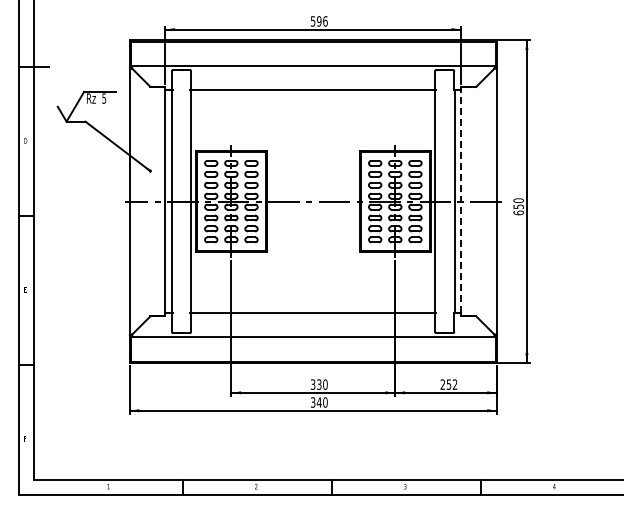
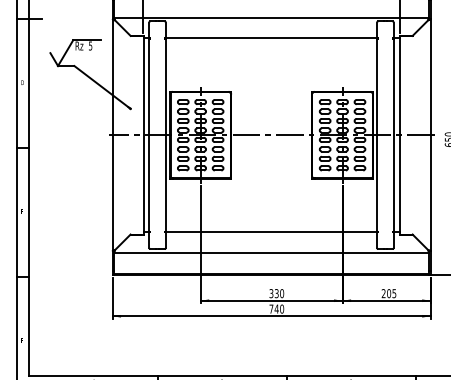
line: (461, 201) -> (399, 135), dashed -> solid
text: (451, 384) -> (391, 293), 252 -> 205
text: (312, 402) -> (270, 309), 340 -> 740

